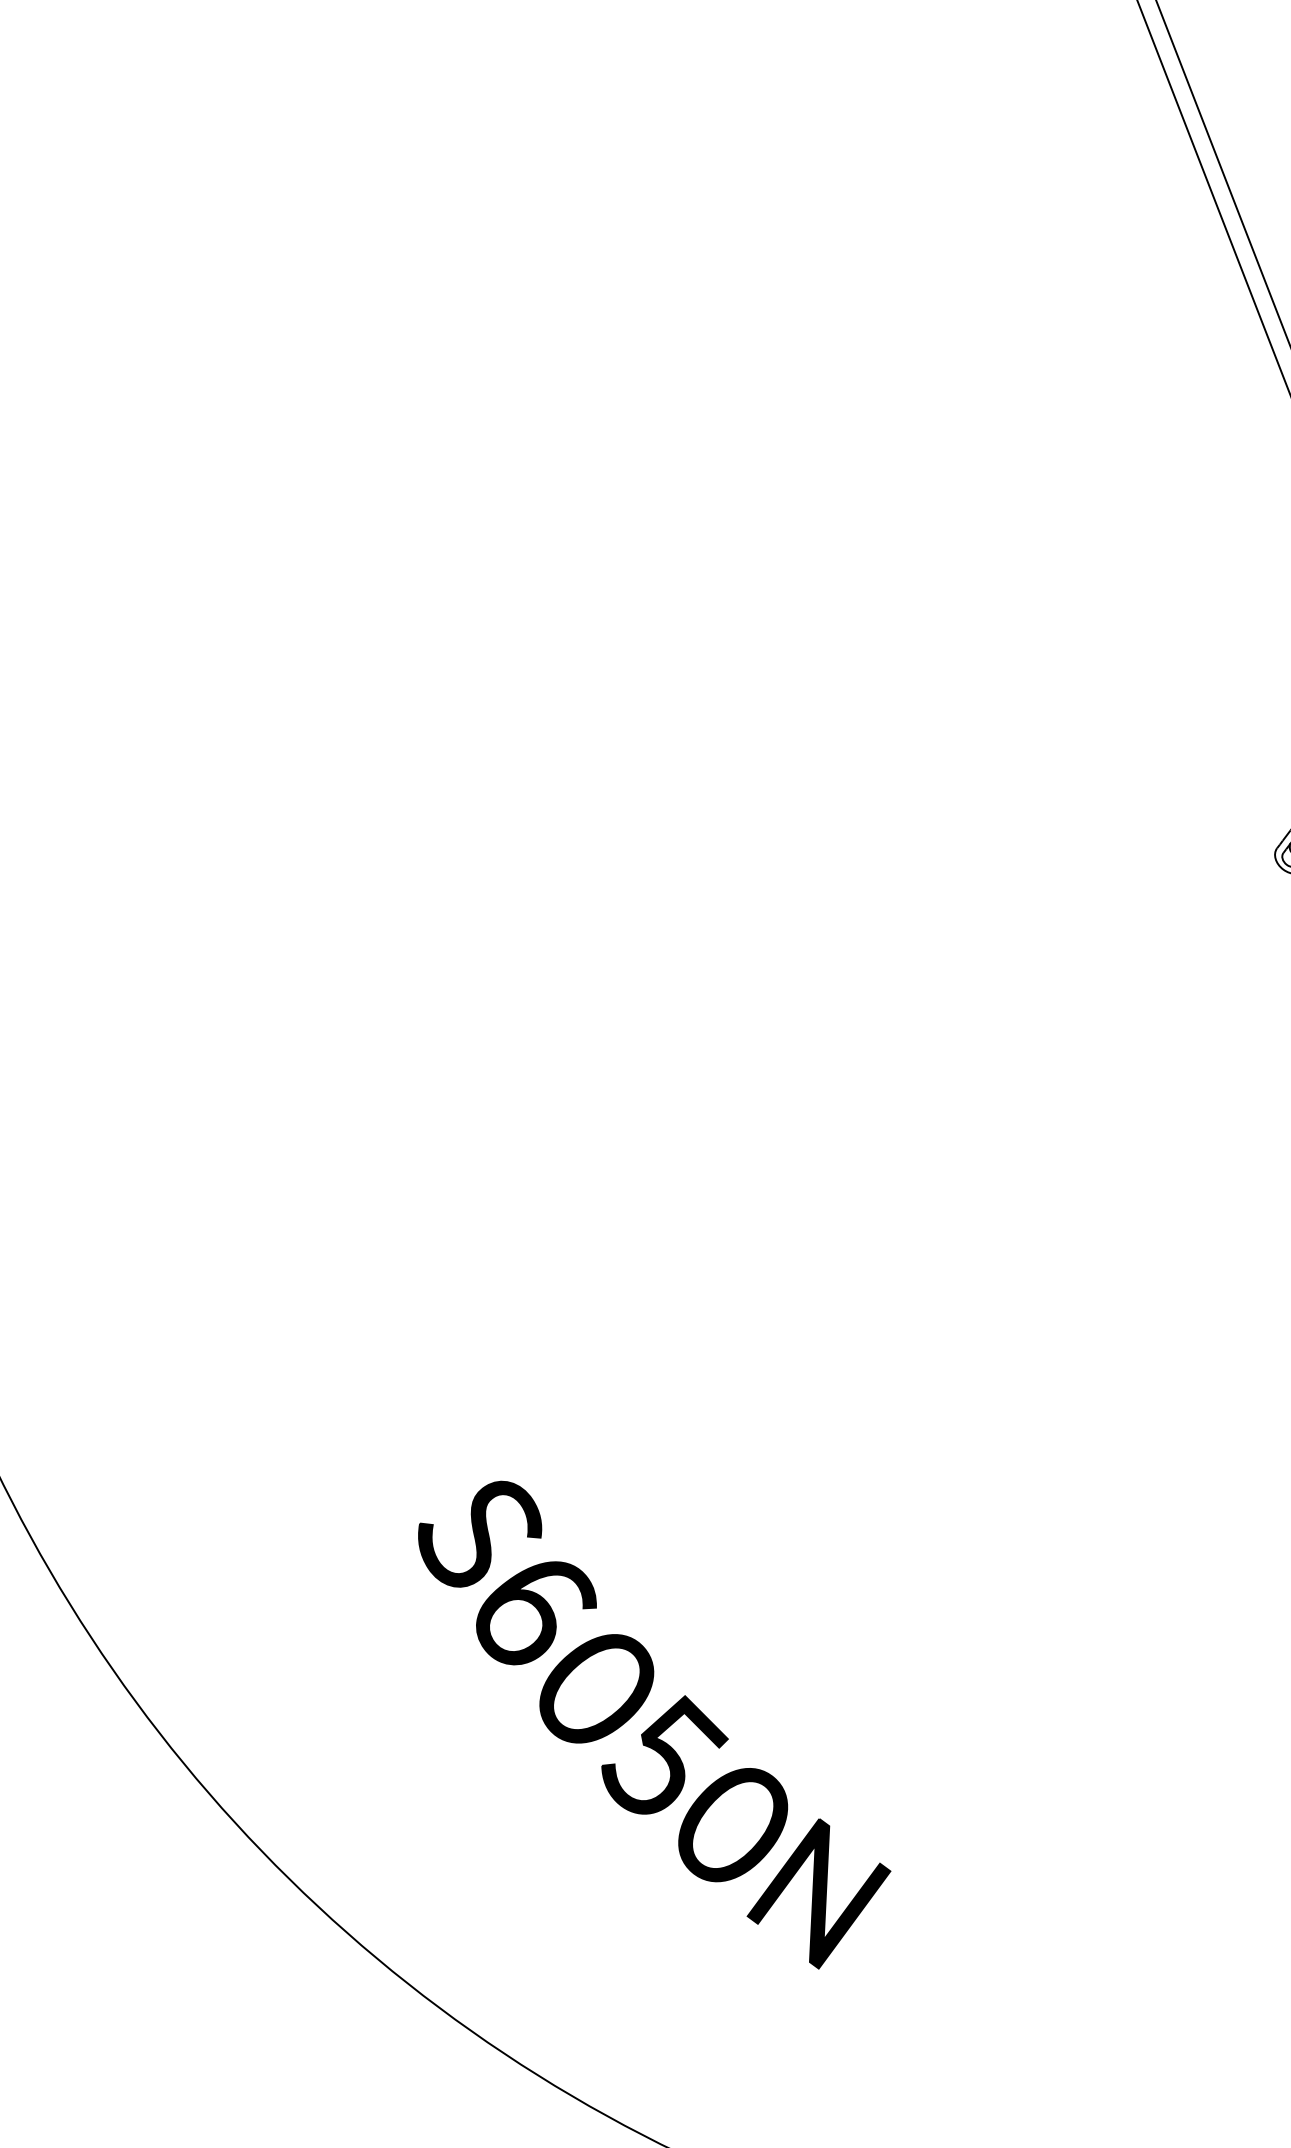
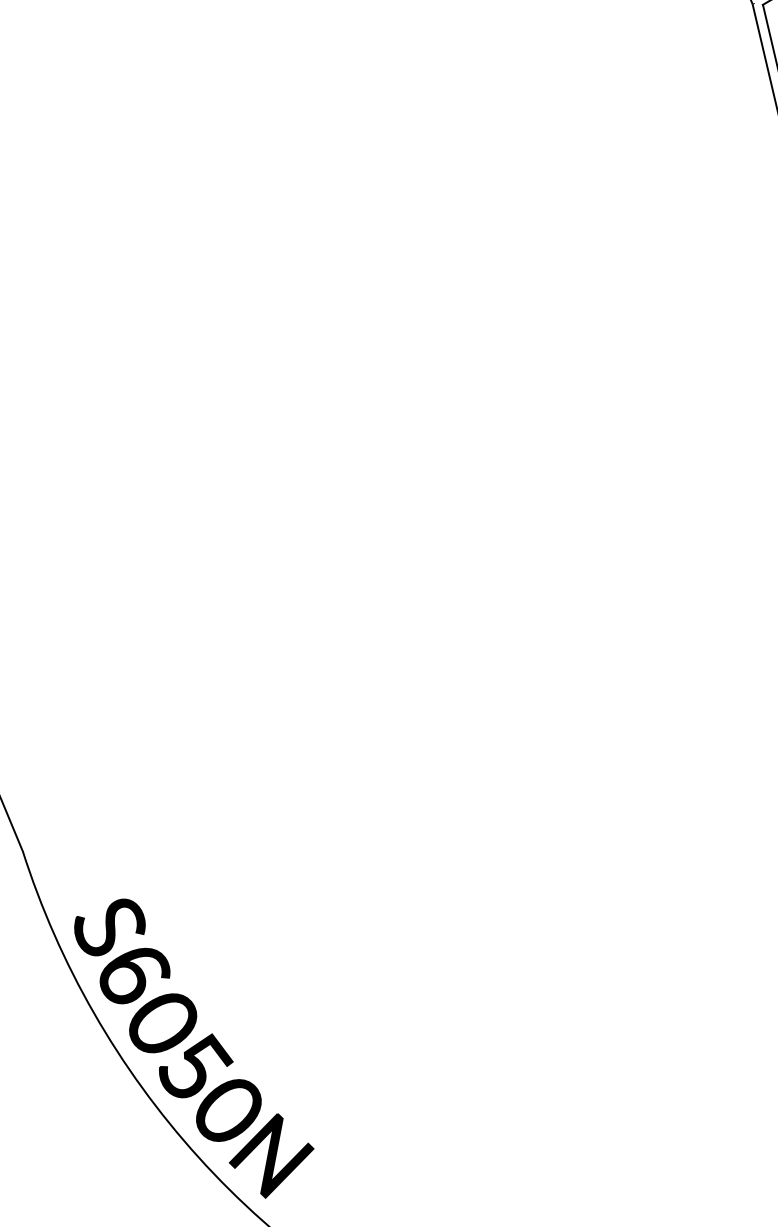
part: (657, 1725) -> (194, 1048), moved

